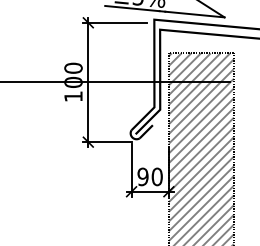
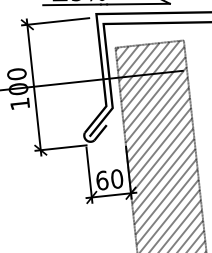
text: (142, 176) -> (101, 180), 90 -> 60

